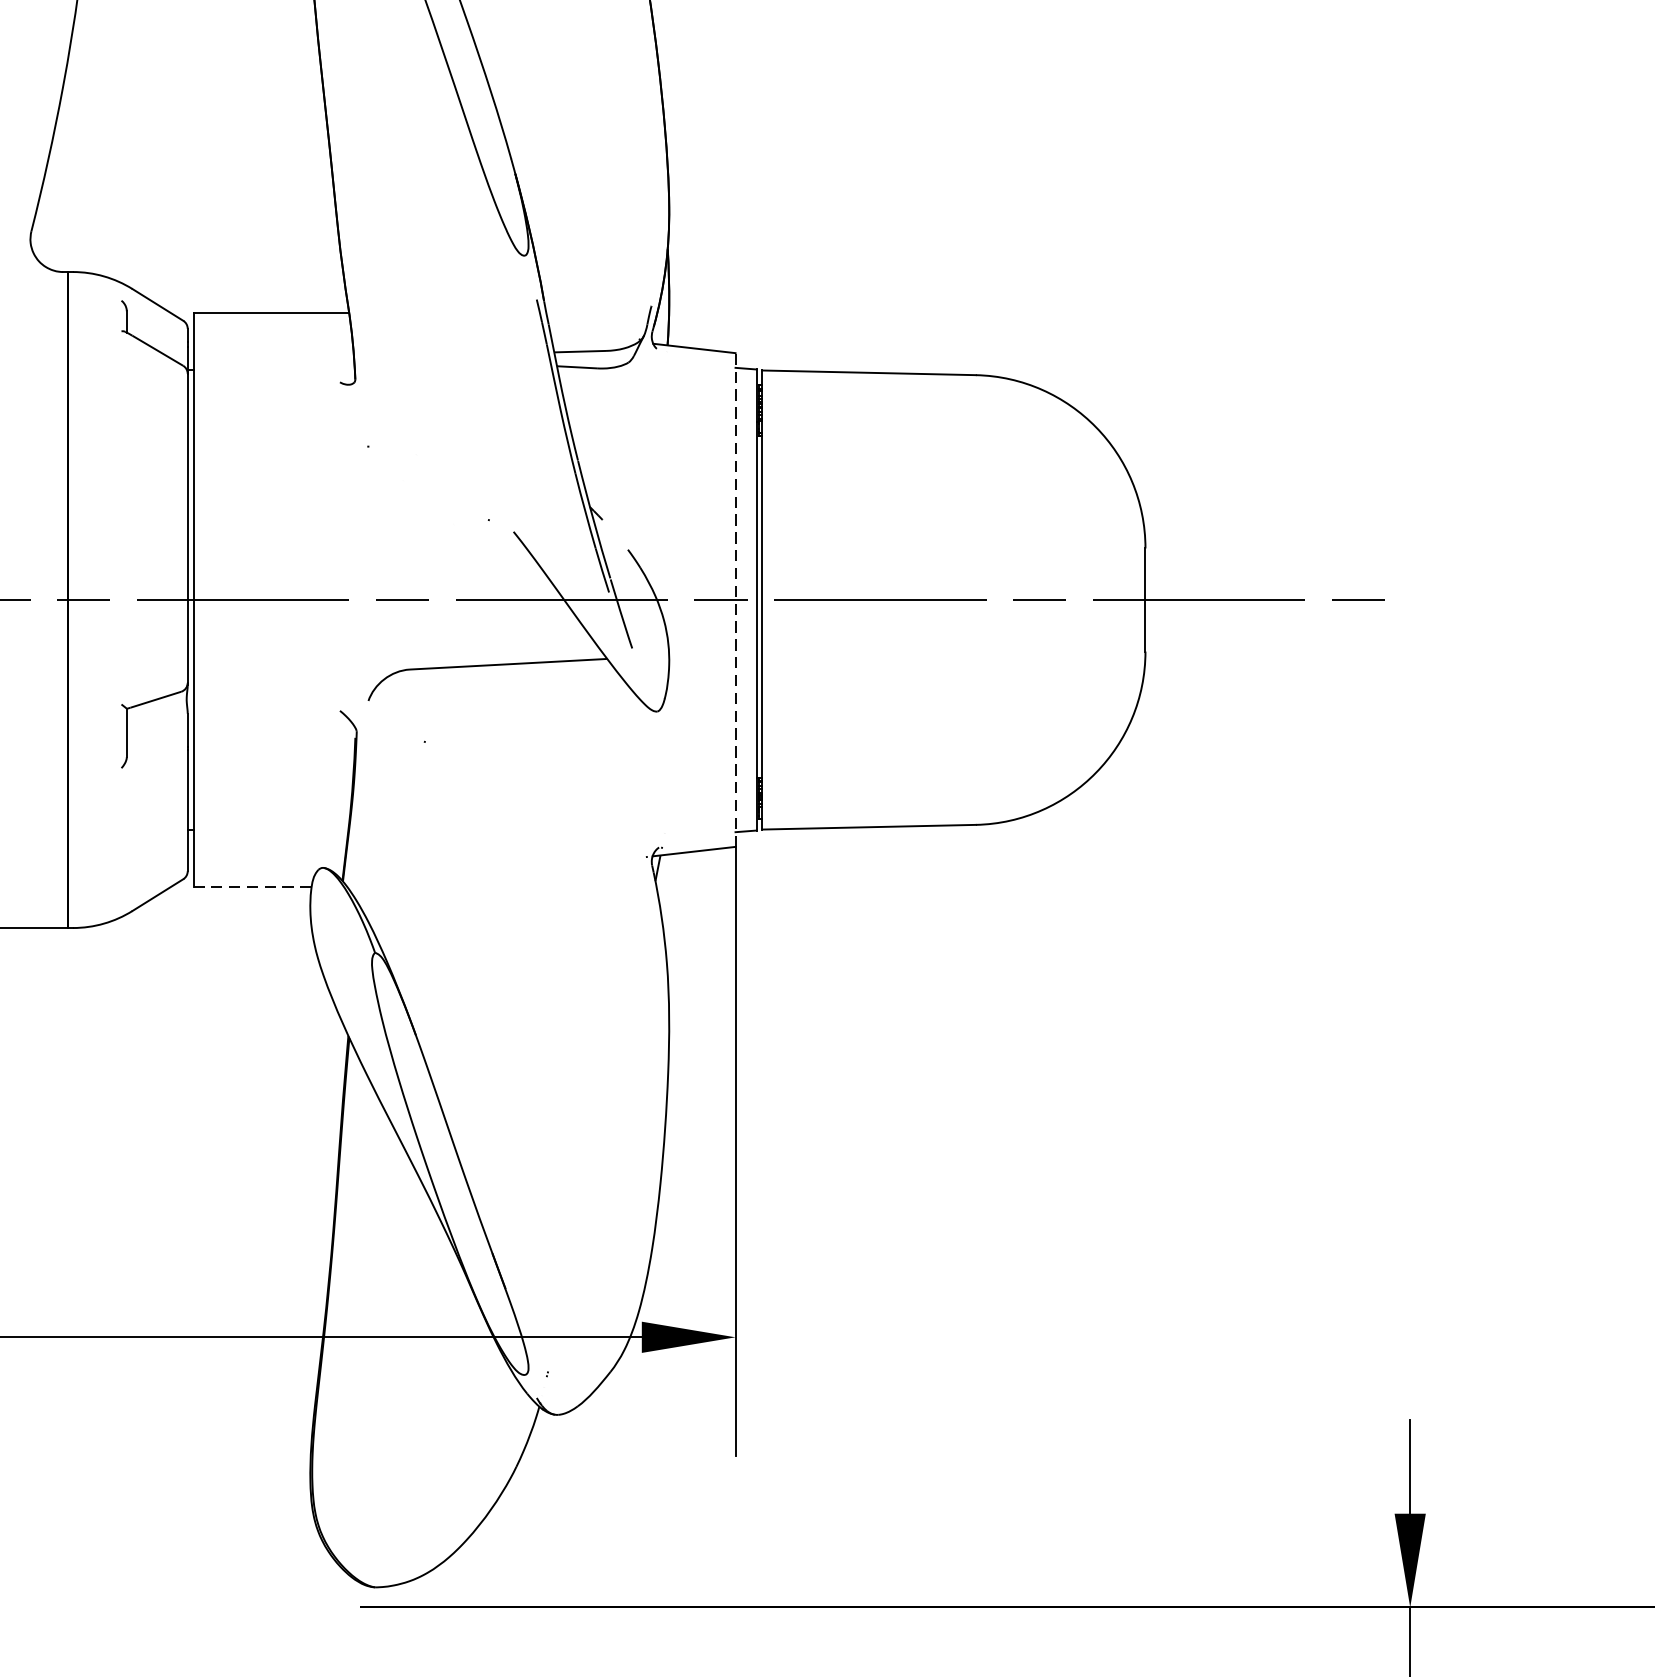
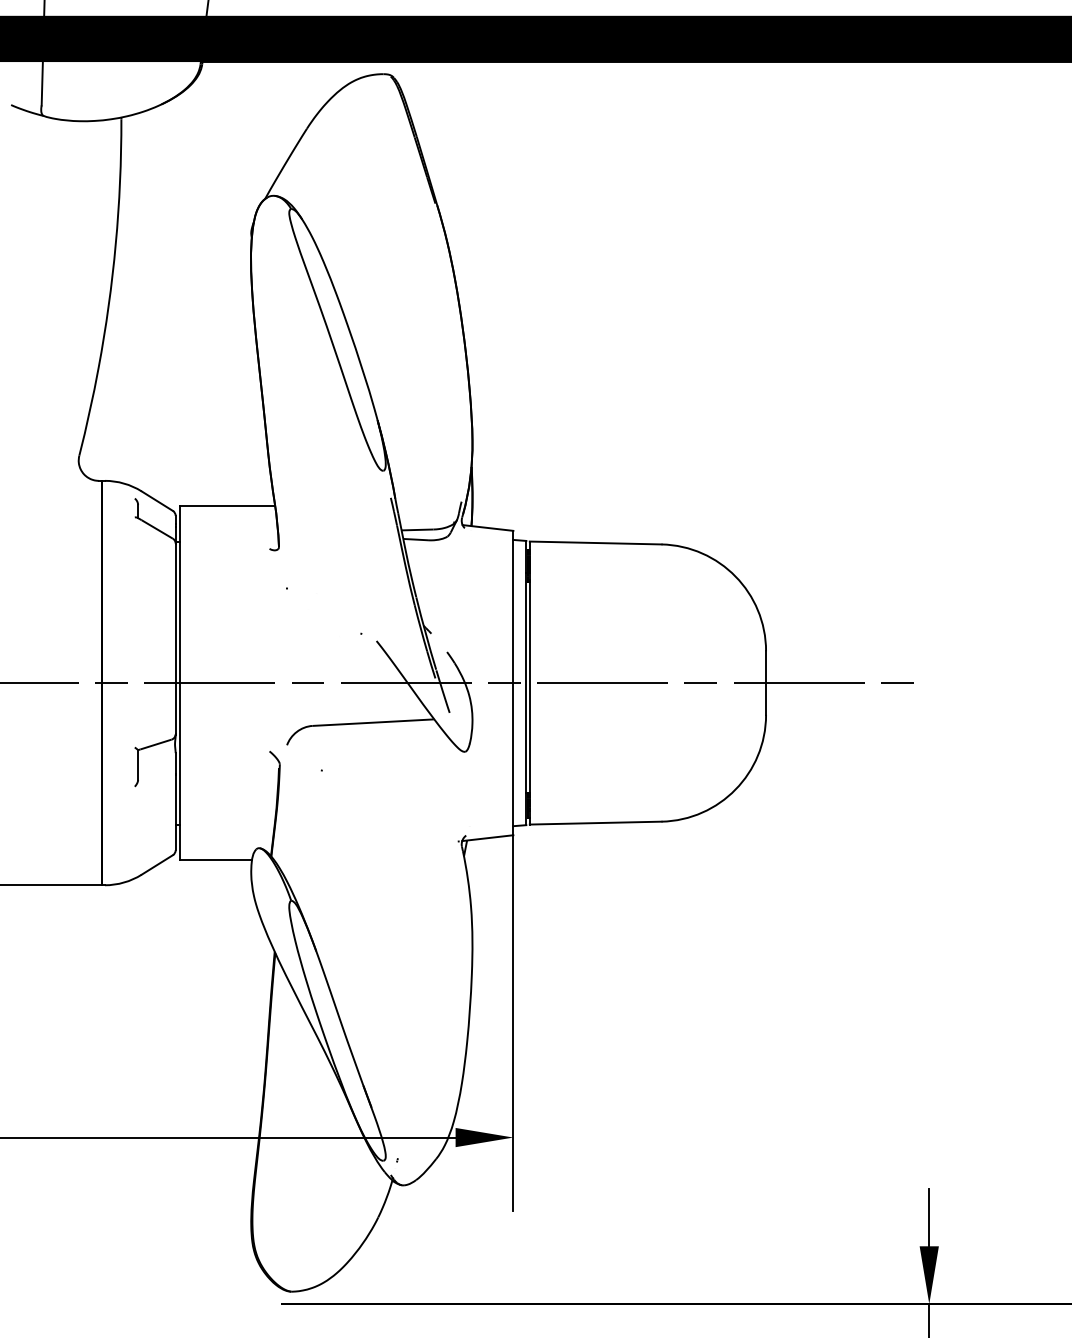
line: (735, 599) -> (513, 682), dashed -> solid
line: (252, 887) -> (215, 860), dashed -> solid

